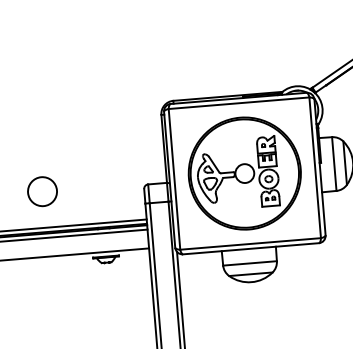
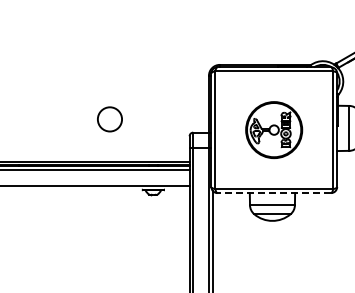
part: (243, 172) -> (273, 129), size x0.6
circle: (41, 191) -> (109, 119), moved
line: (251, 249) -> (274, 193), solid -> dashed

